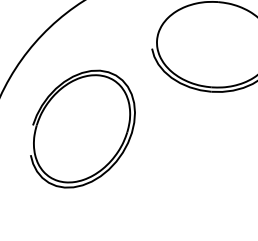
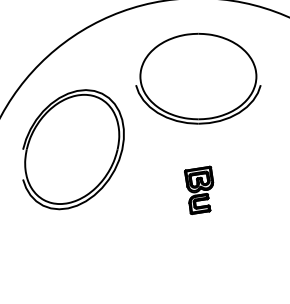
part: (83, 129) -> (73, 149), moved
part: (207, 157) -> (199, 189), added

